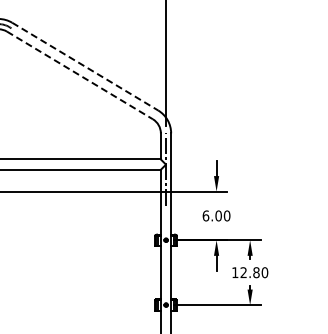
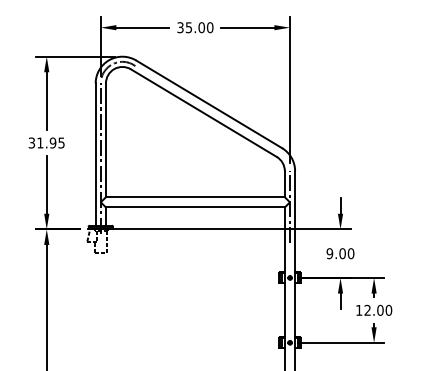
line: (85, 66) -> (209, 104), dashed -> solid
line: (80, 75) -> (204, 113), dashed -> solid
text: (205, 215) -> (329, 253), 6.00 -> 9.00
text: (256, 272) -> (380, 310), 12.80 -> 12.00

